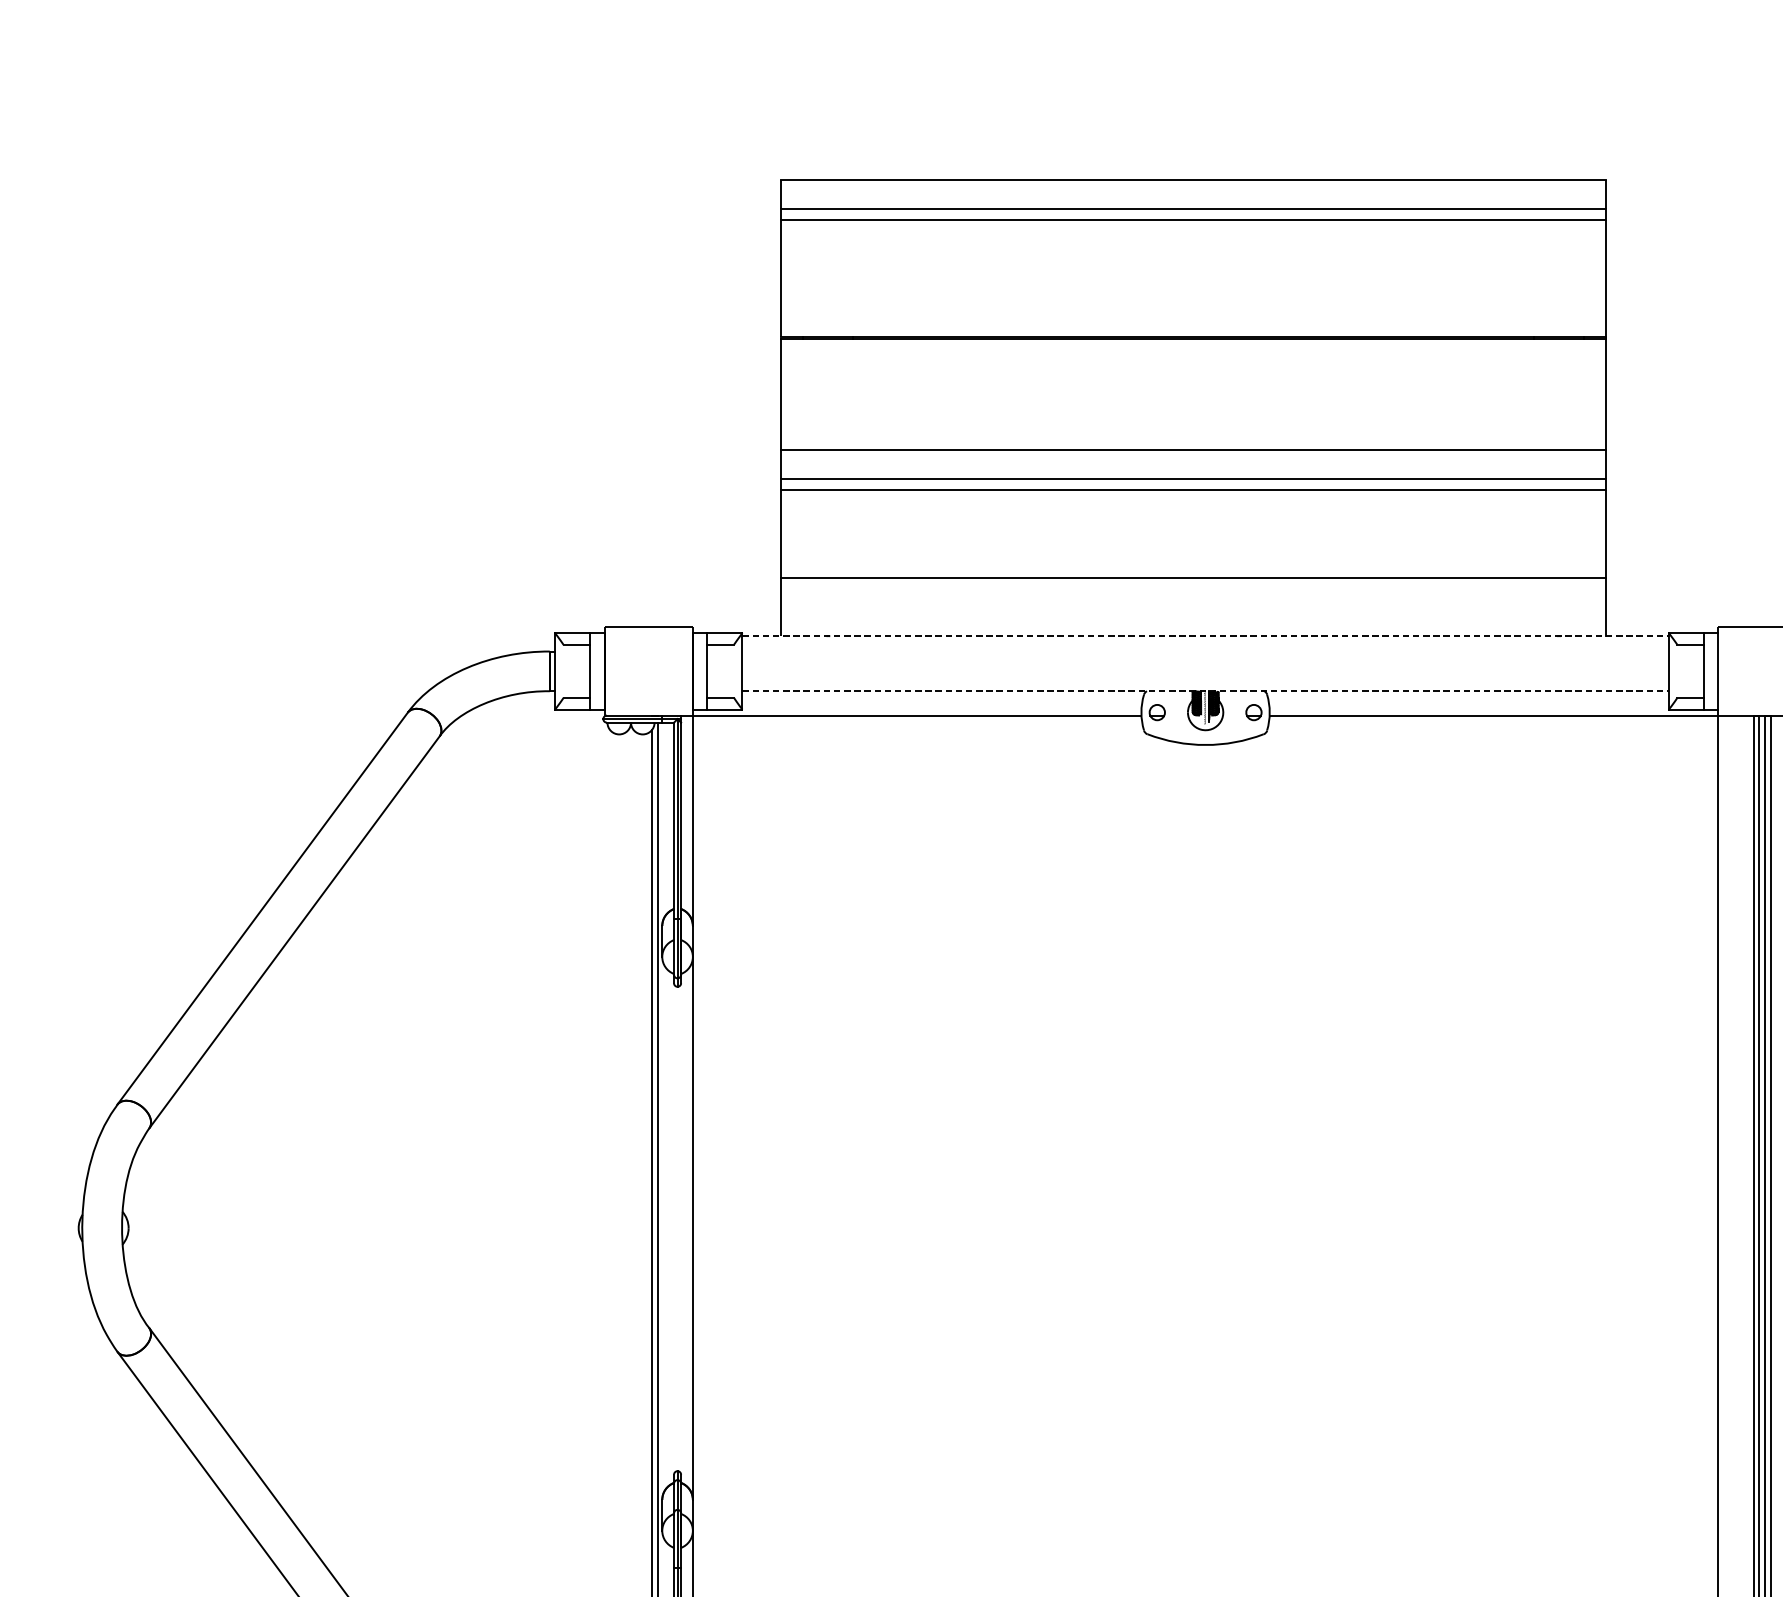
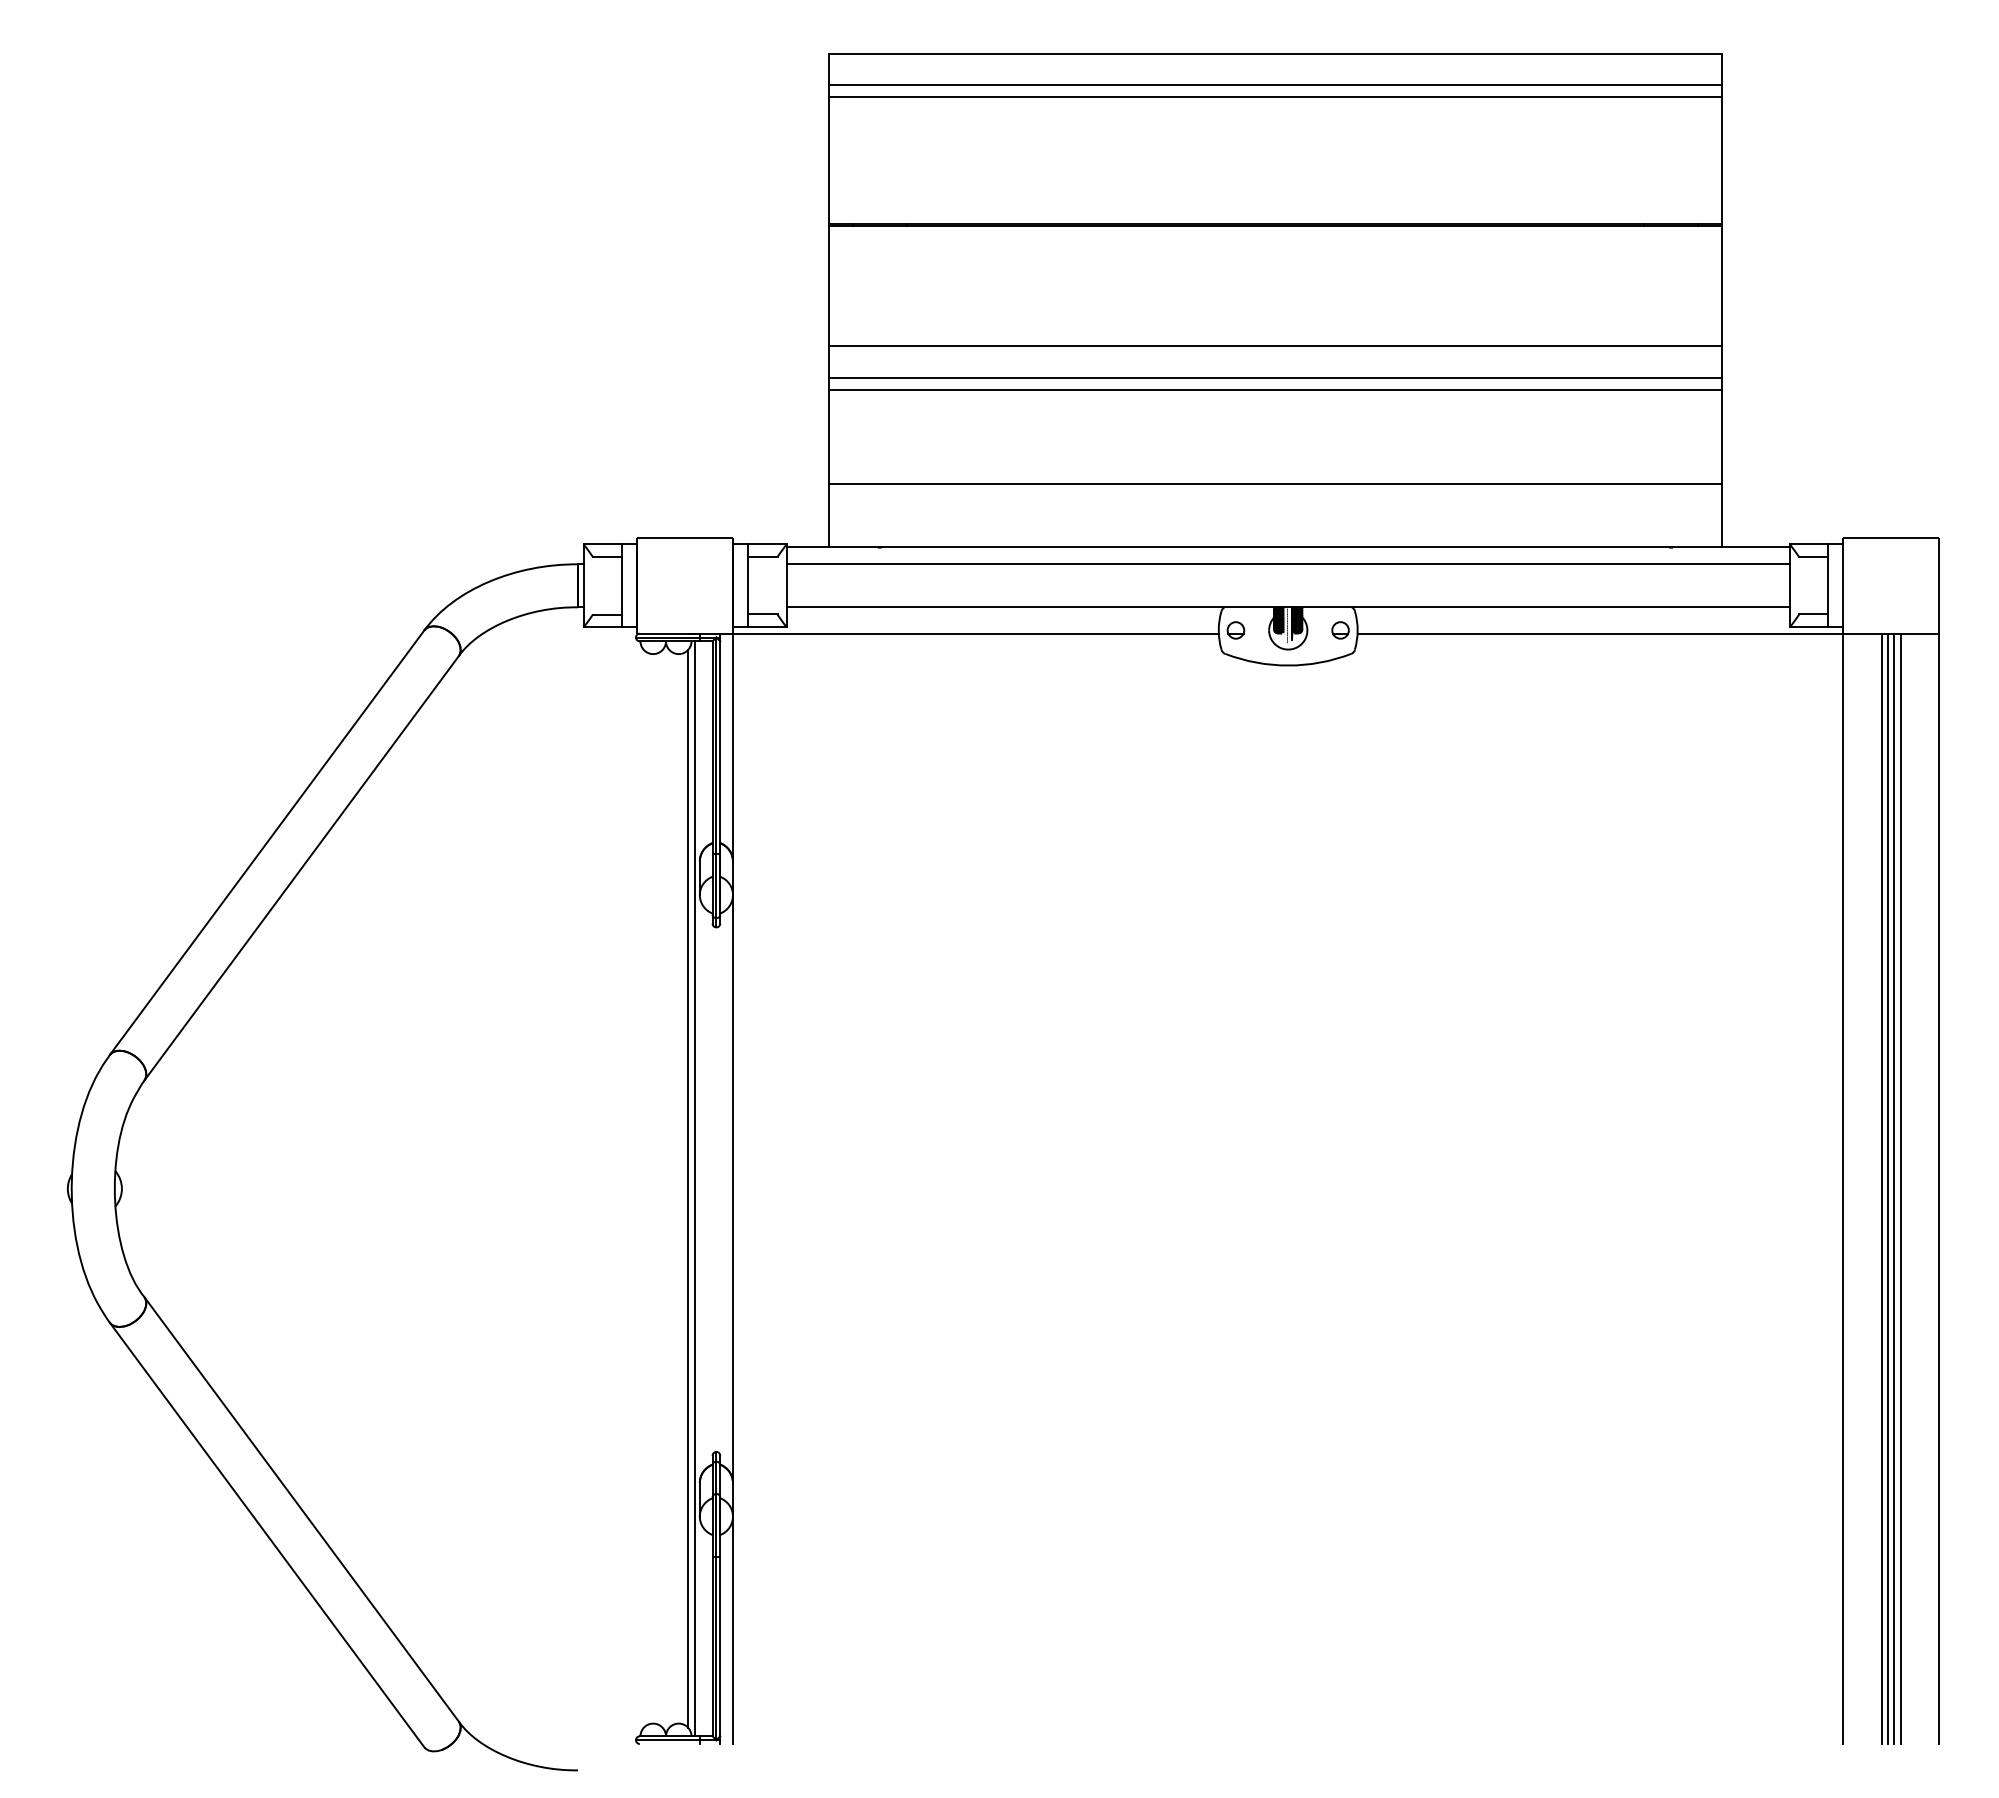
line: (1205, 636) -> (1288, 547), dashed -> solid
line: (1204, 651) -> (1287, 564), added
line: (1205, 691) -> (1288, 607), dashed -> solid

